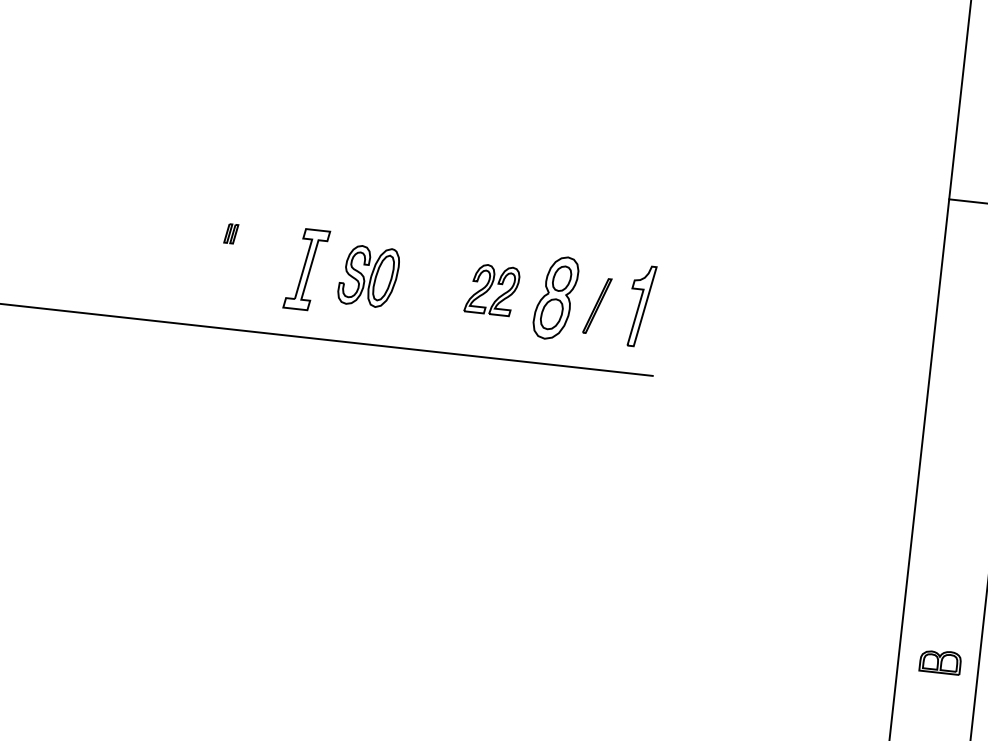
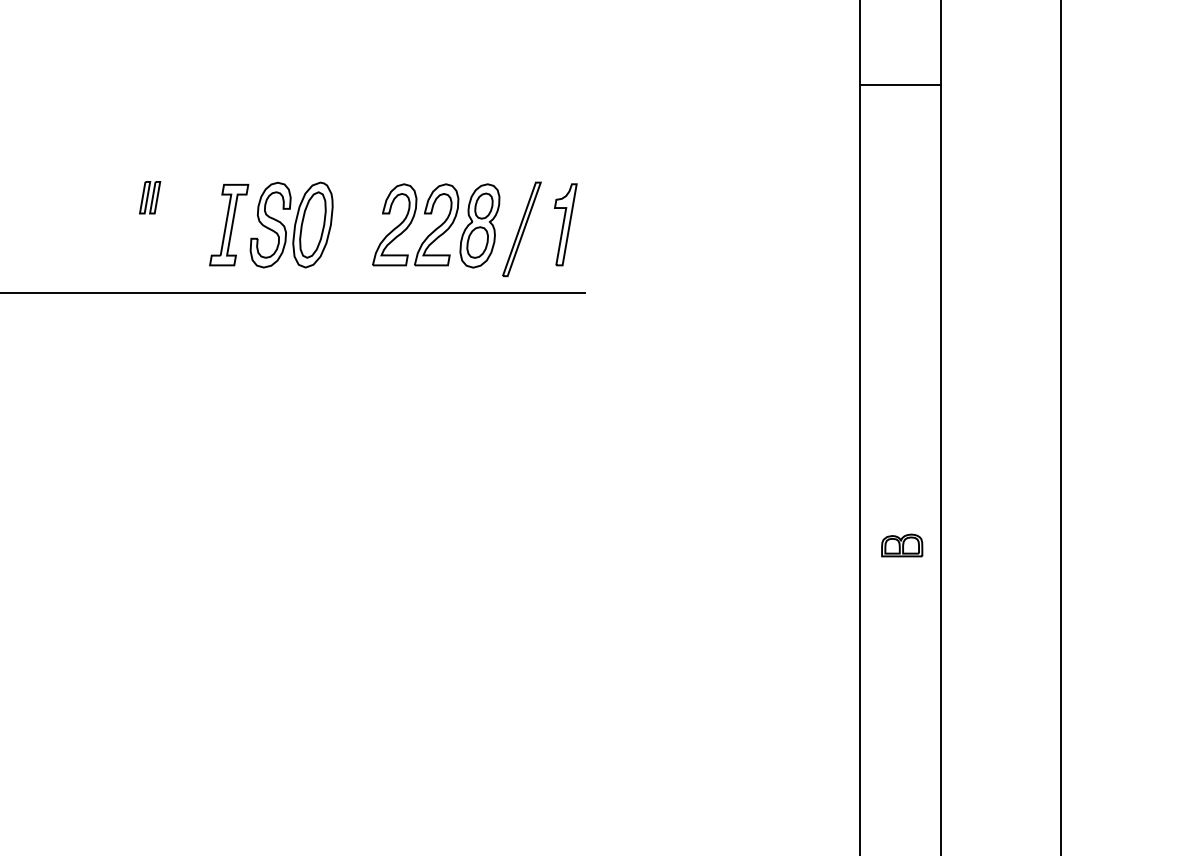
part: (231, 233) -> (150, 197), size x1.67
part: (368, 275) -> (291, 224), size x1.43
part: (491, 289) -> (415, 224), size x1.67
part: (596, 306) -> (521, 229), size x1.67

